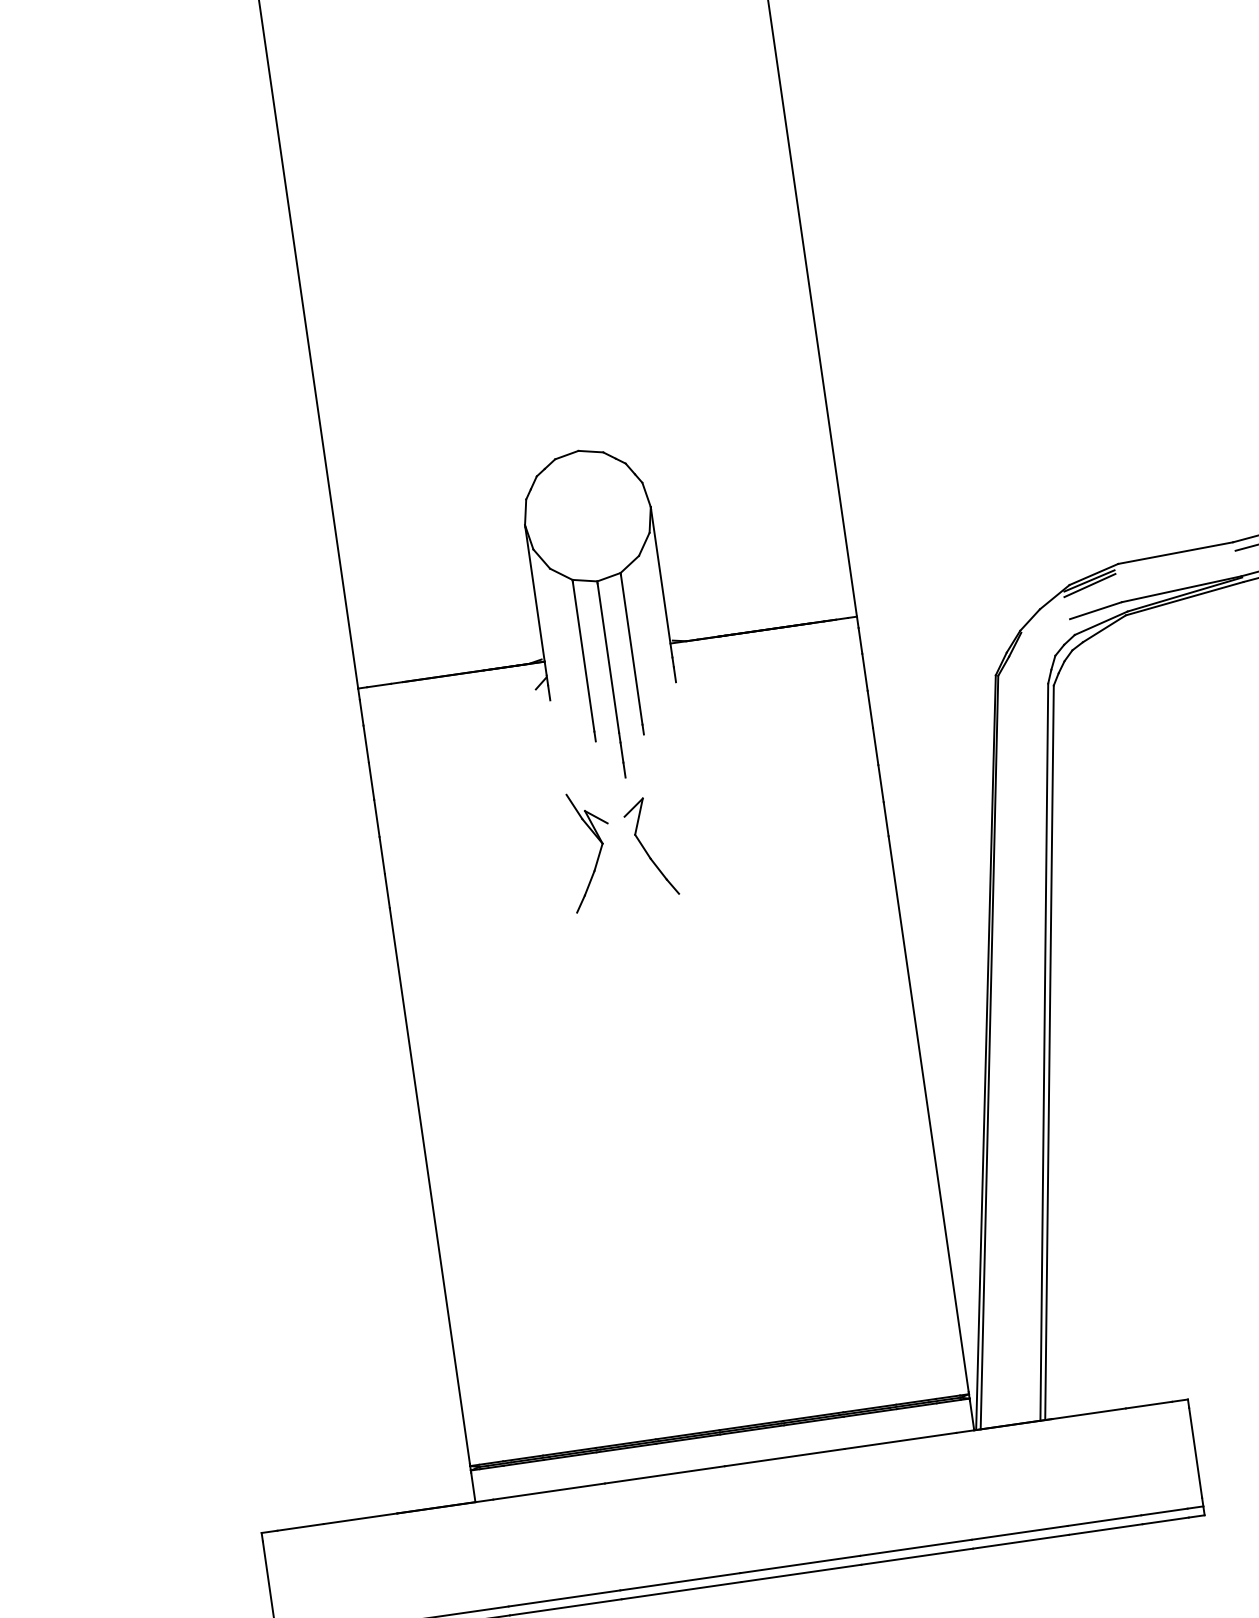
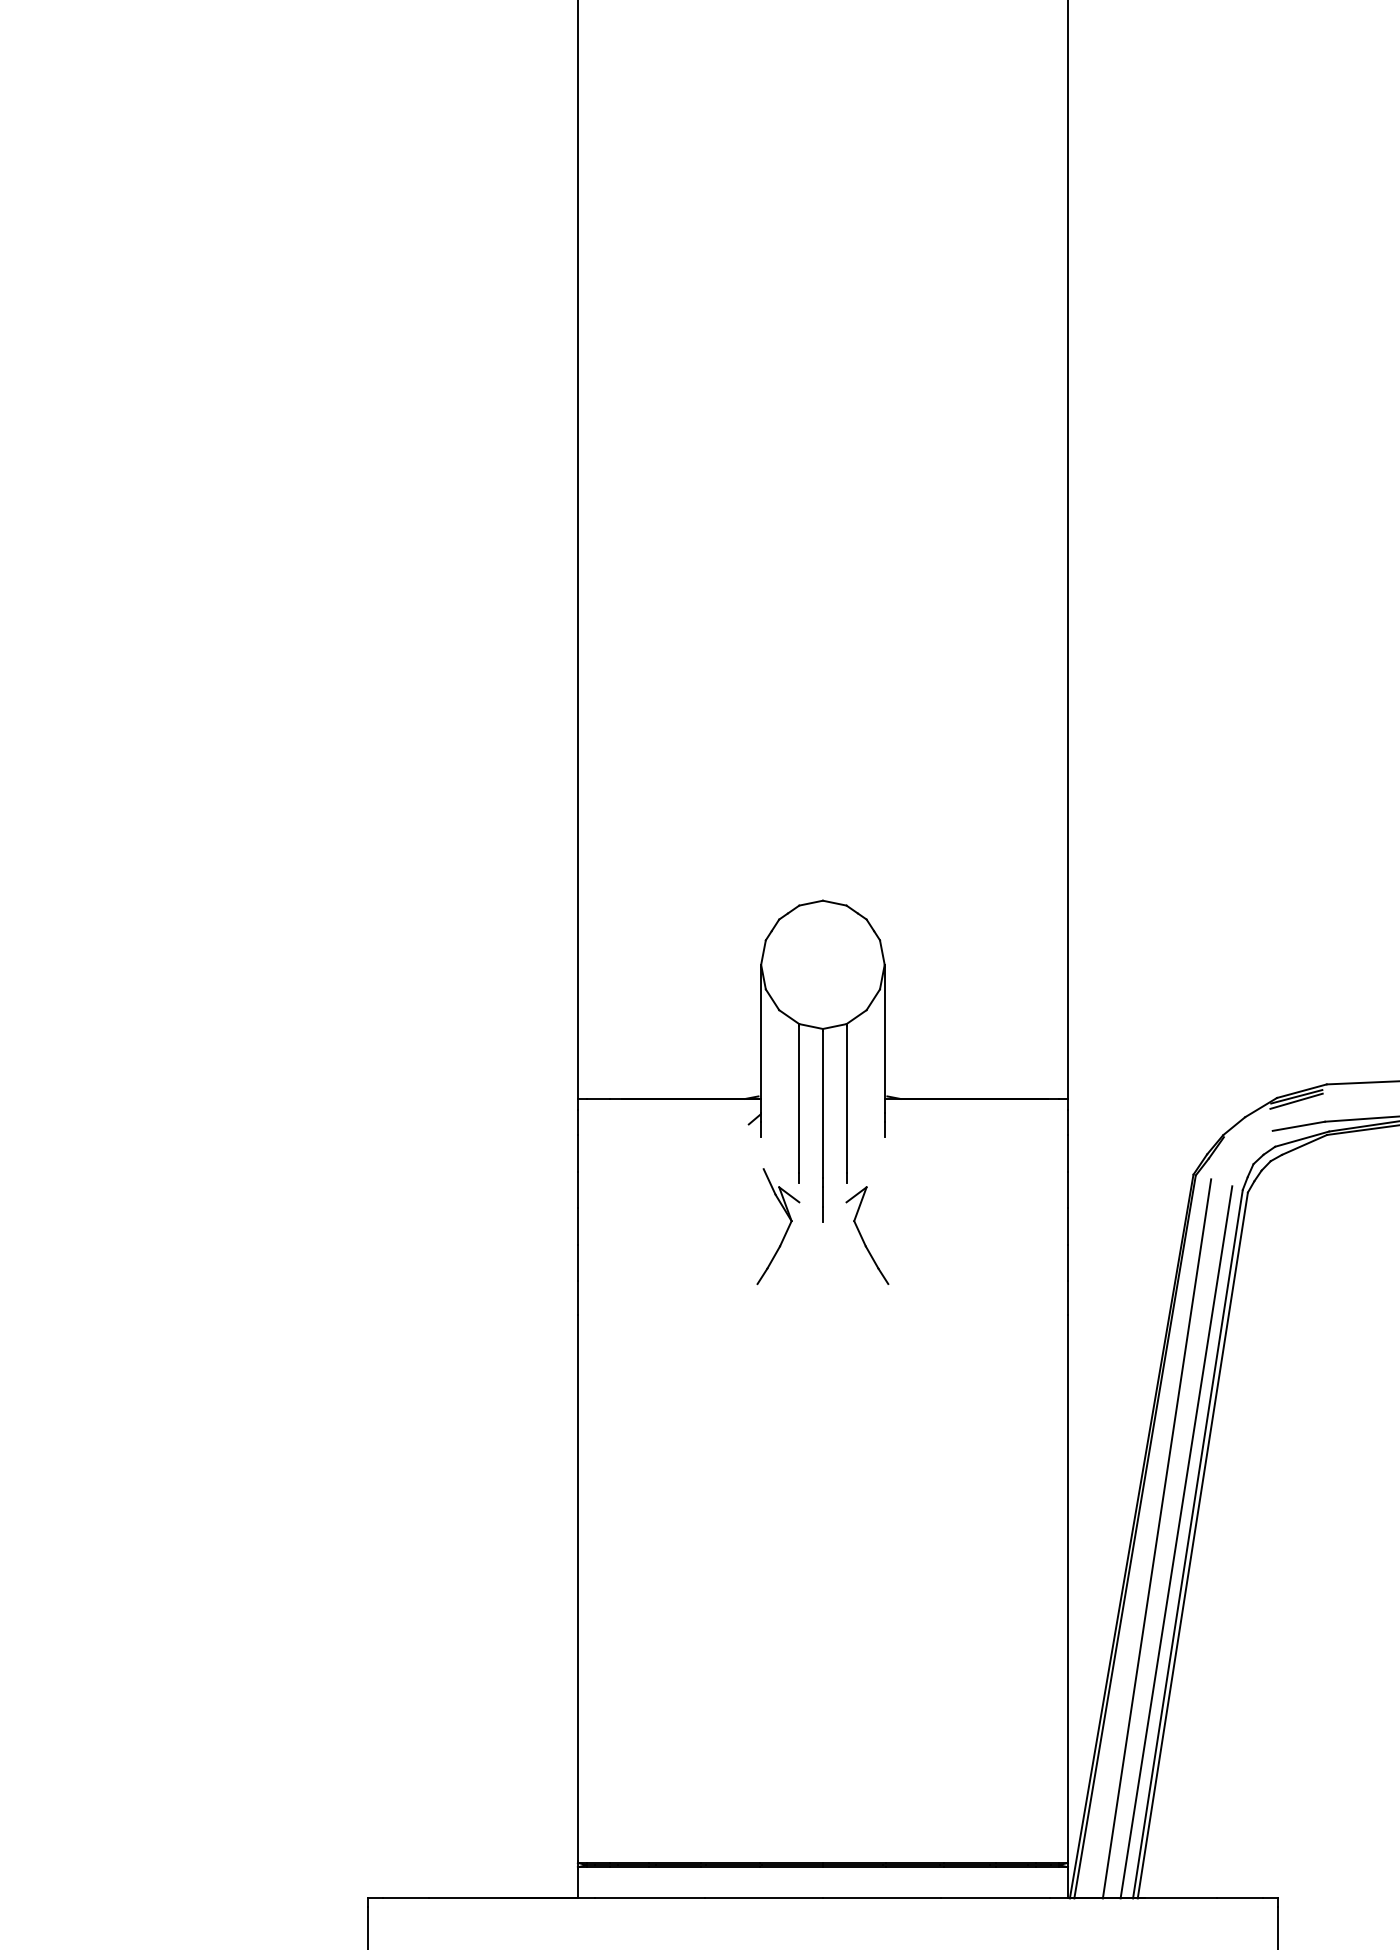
part: (650, 847) -> (867, 1235), moved
part: (598, 852) -> (786, 1229), moved
line: (1011, 1051) -> (1156, 1538), added
line: (1032, 1052) -> (1176, 1542), added

